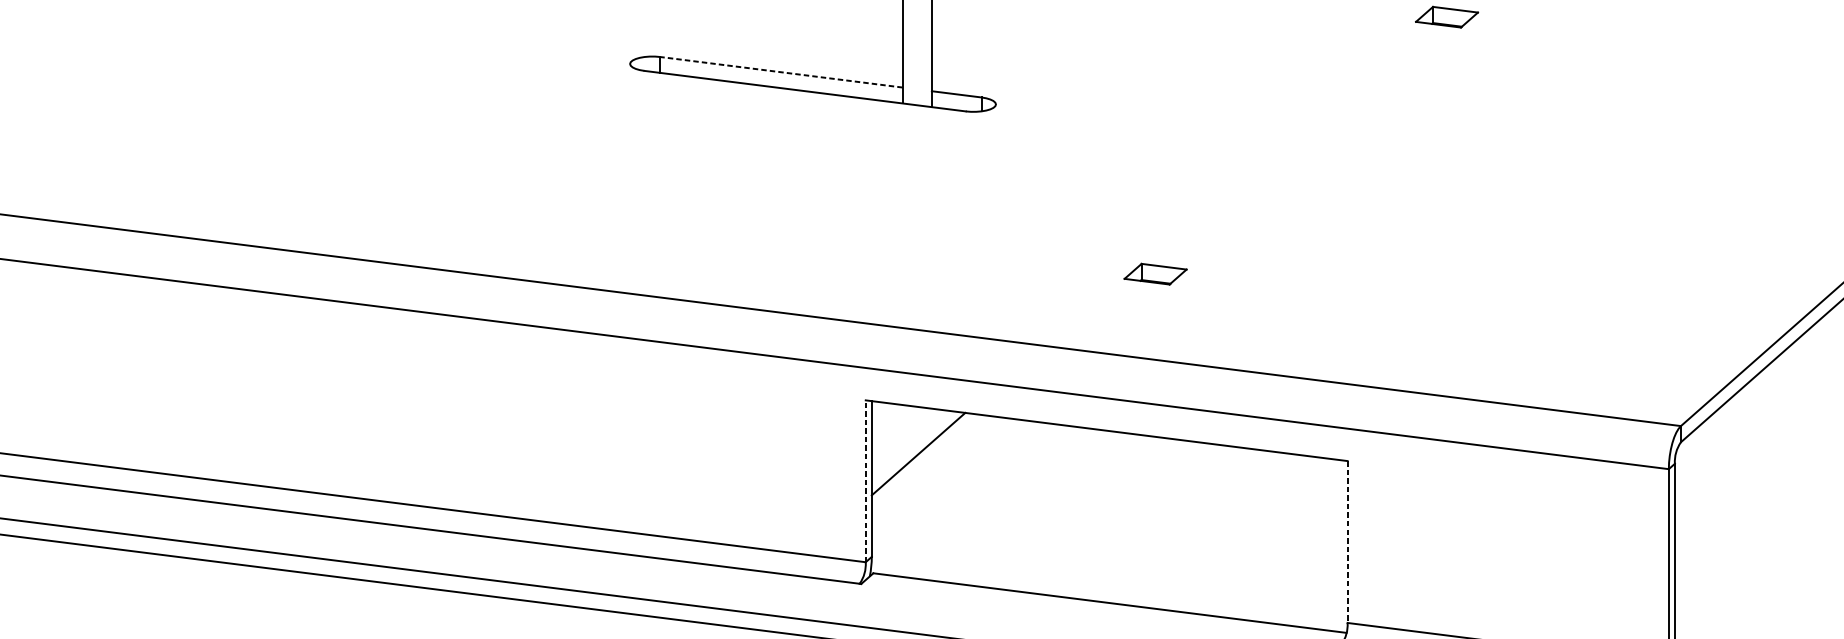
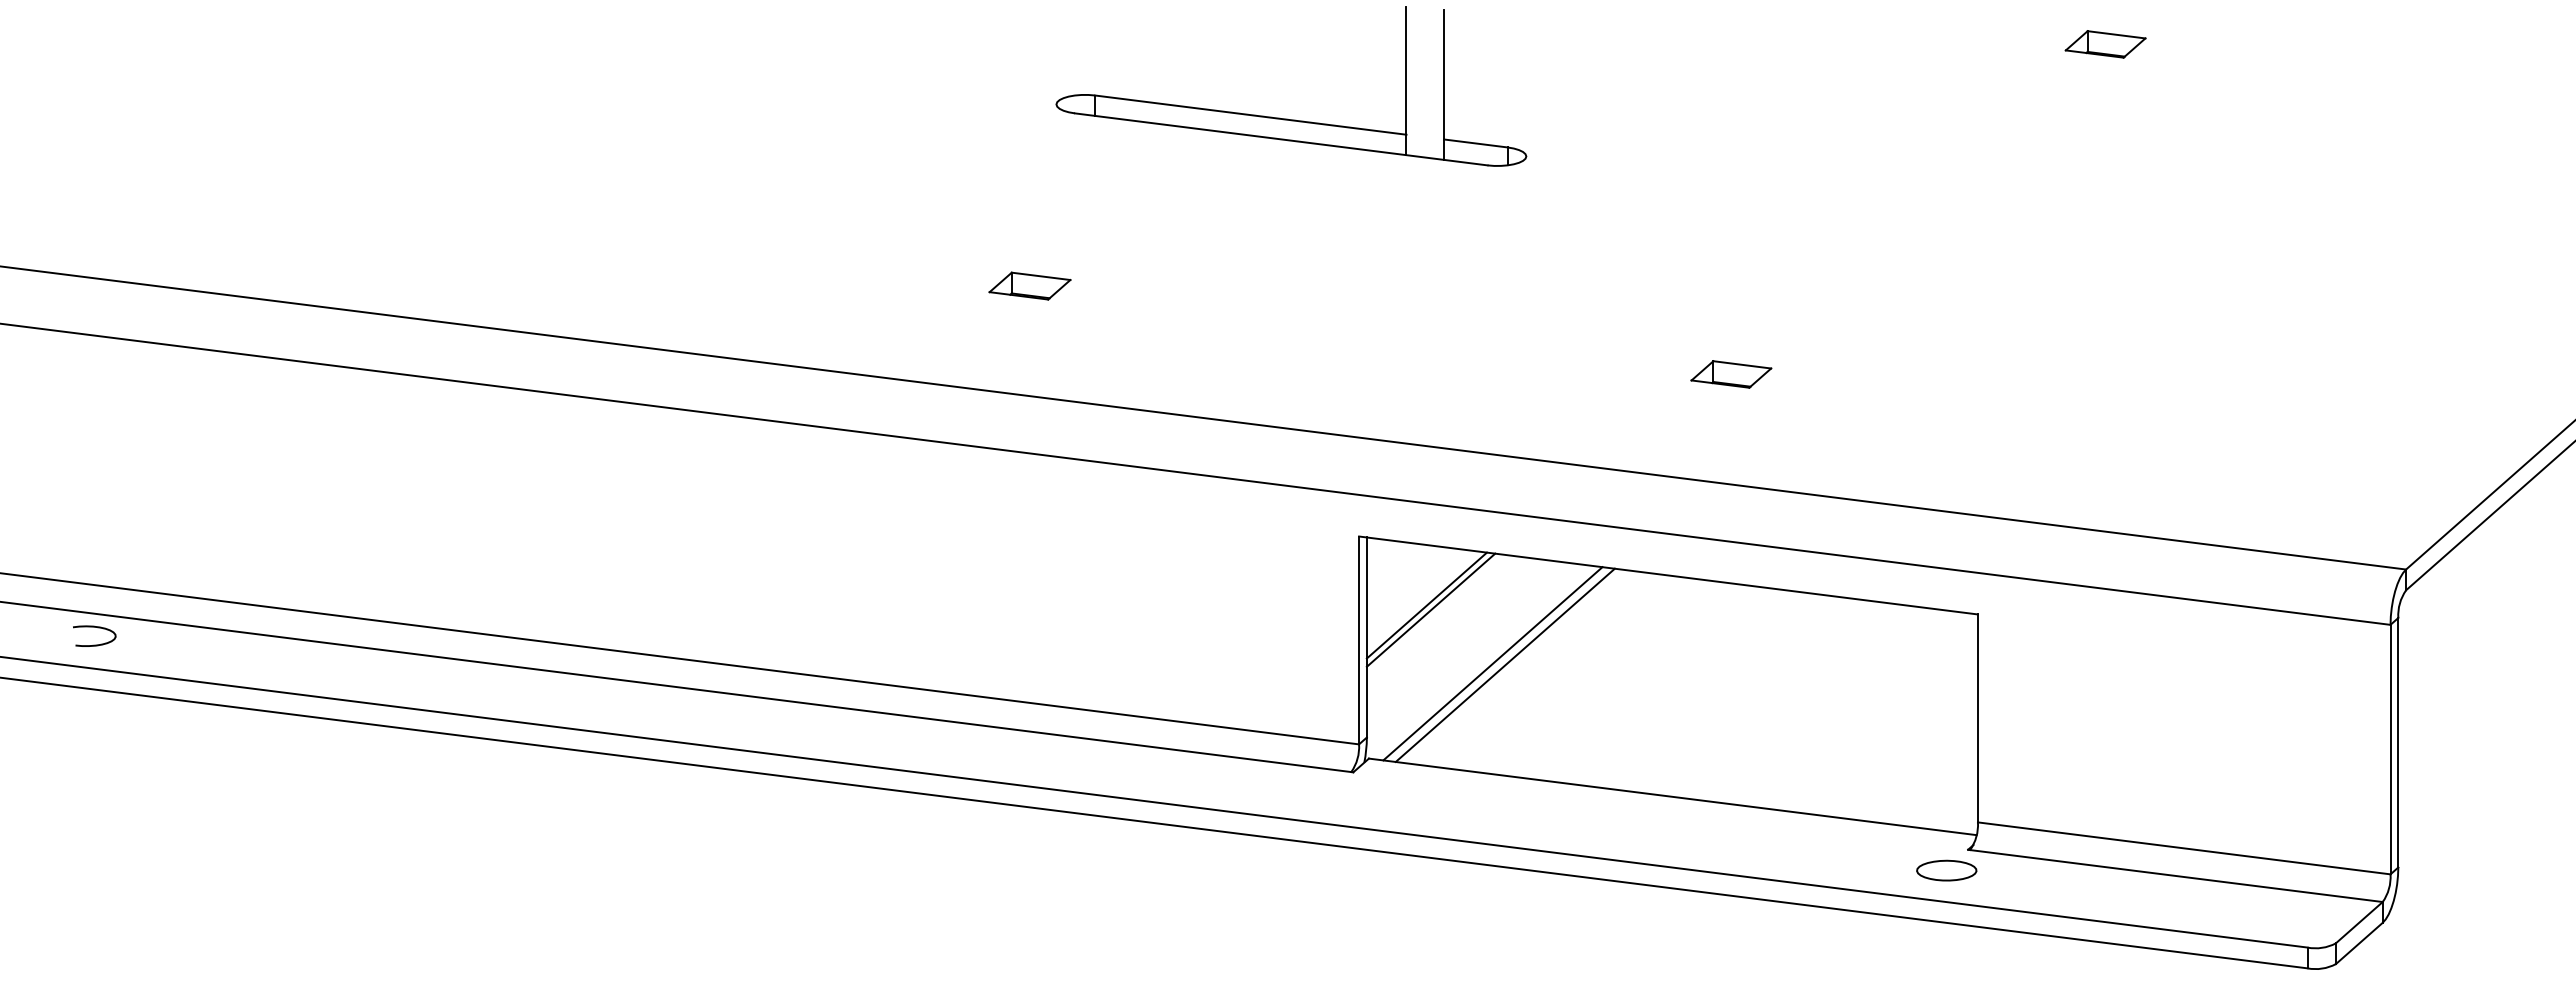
line: (781, 72) -> (1250, 115), dashed -> solid
part: (609, 204) -> (1029, 285), added
line: (921, 457) -> (1430, 609), added
line: (866, 481) -> (1359, 640), dashed -> solid
line: (969, 499) -> (1492, 663), added
line: (978, 500) -> (1504, 664), added
line: (1347, 542) -> (1977, 718), dashed -> solid

